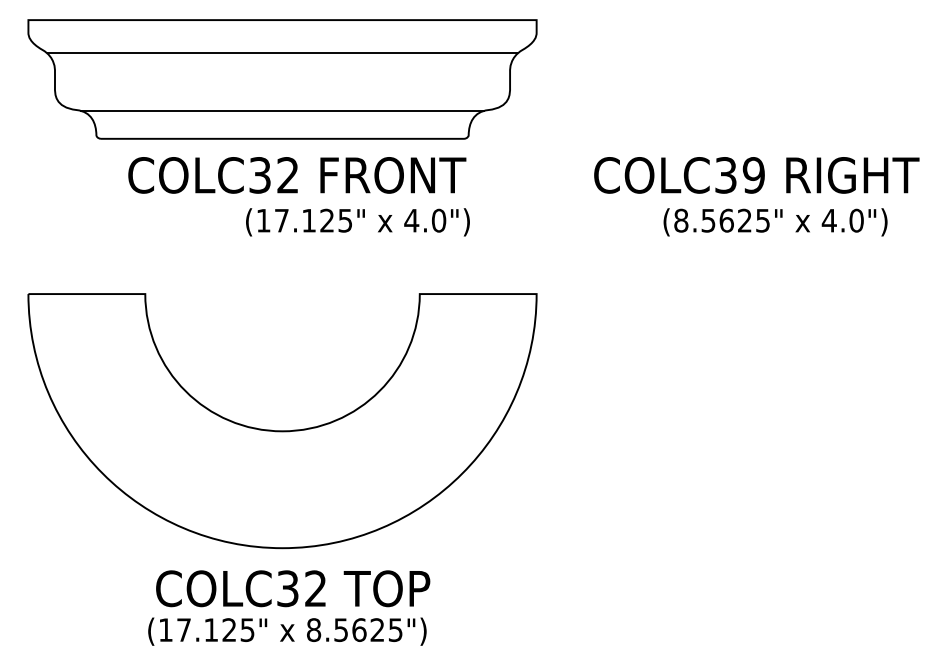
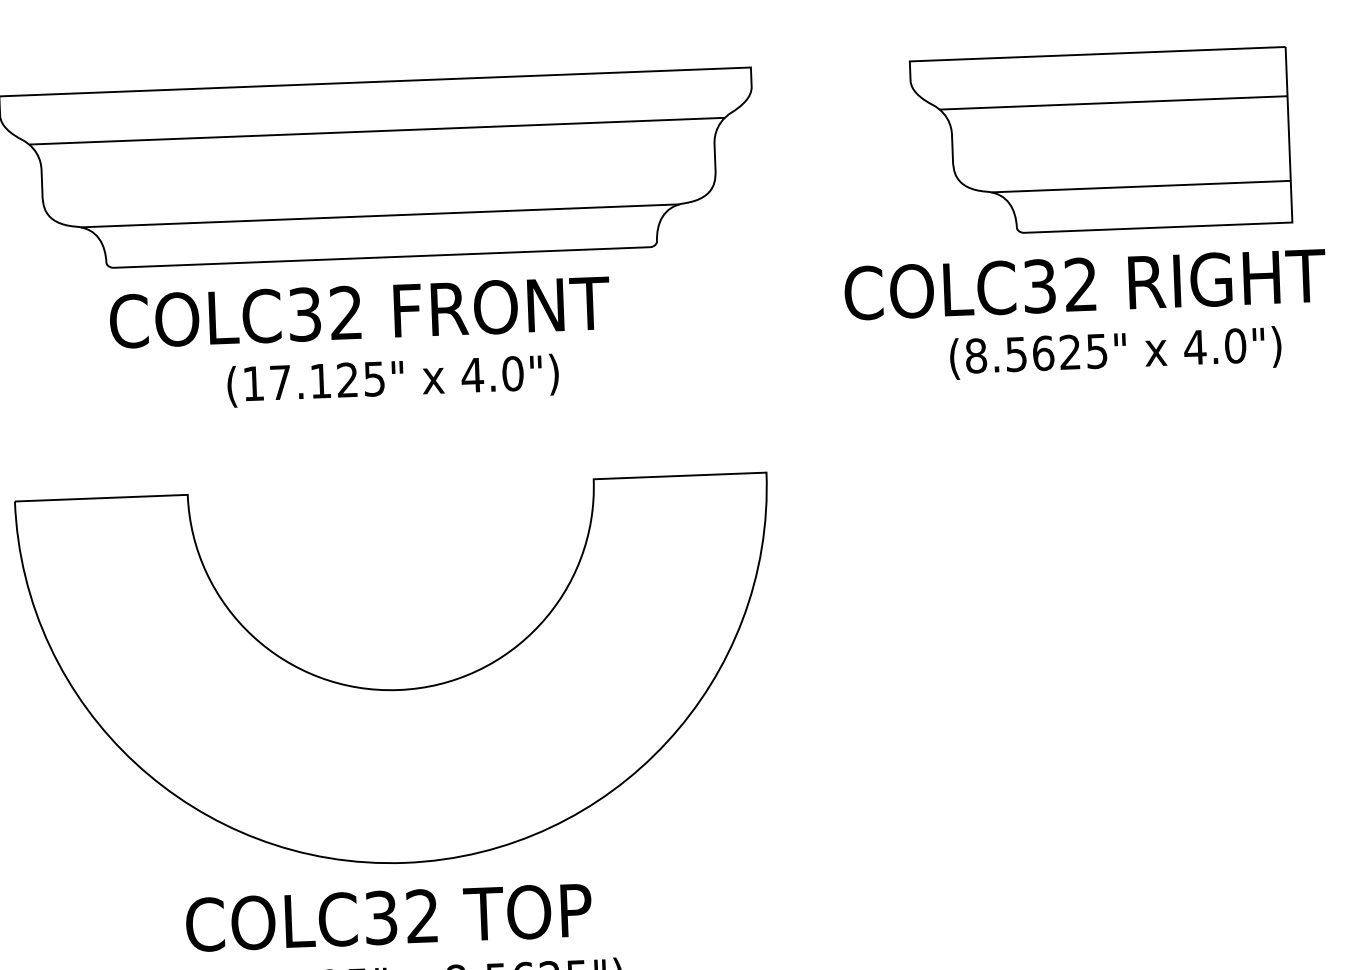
part: (771, 79) -> (1101, 141), added
text: (297, 175) -> (360, 312), moved
text: (753, 175) -> (1080, 284), COLC39 -> COLC32
text: (357, 222) -> (392, 381), moved
text: (293, 588) -> (389, 917), moved

